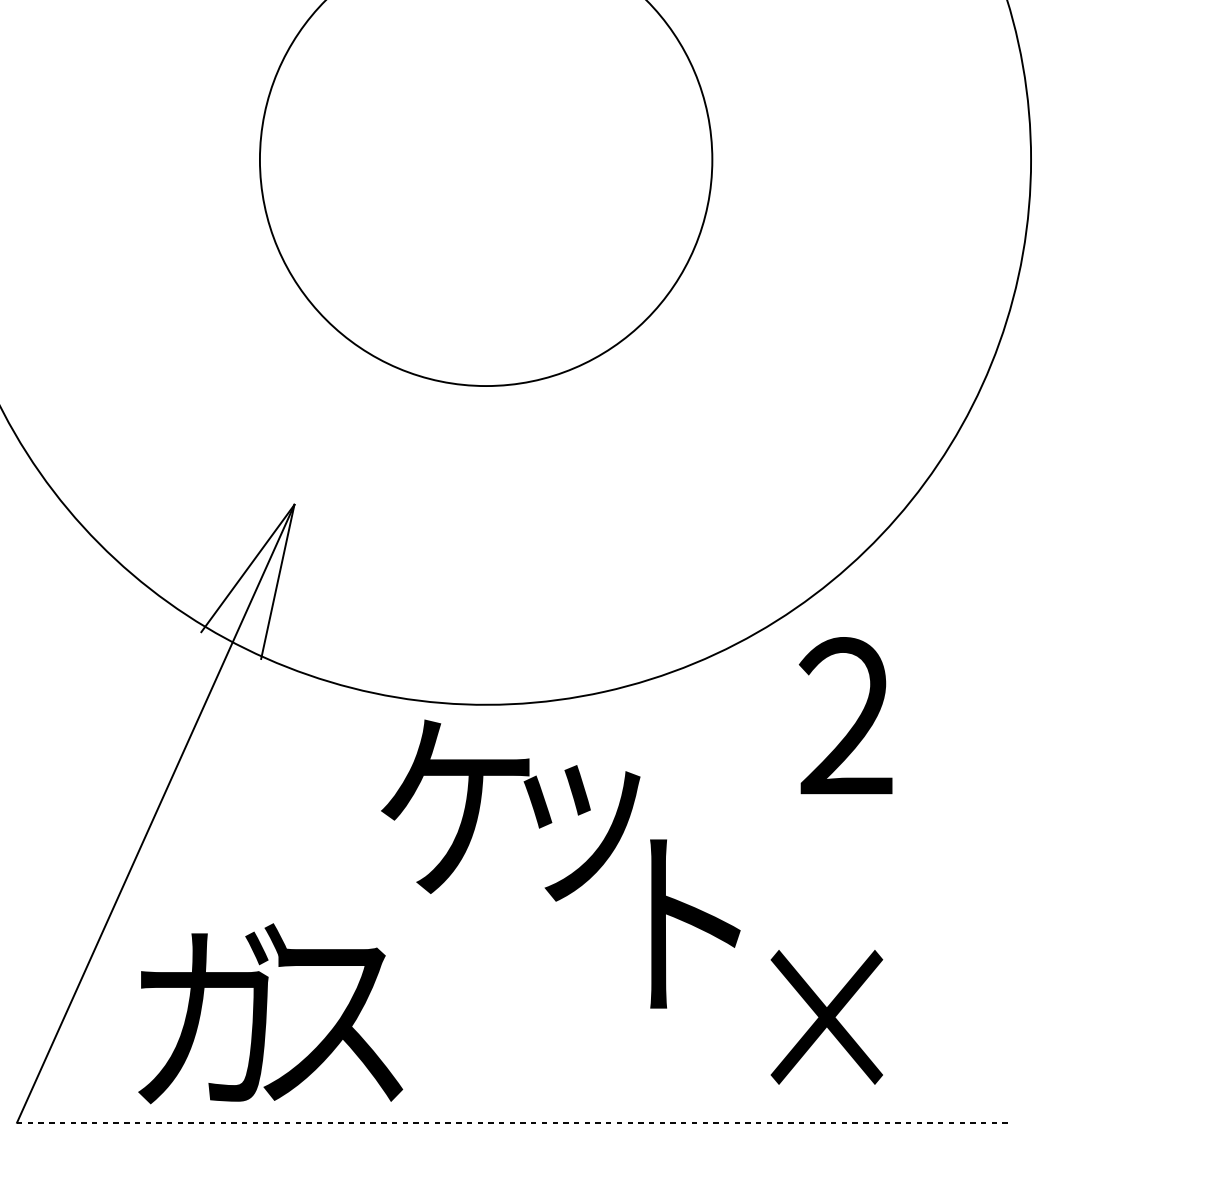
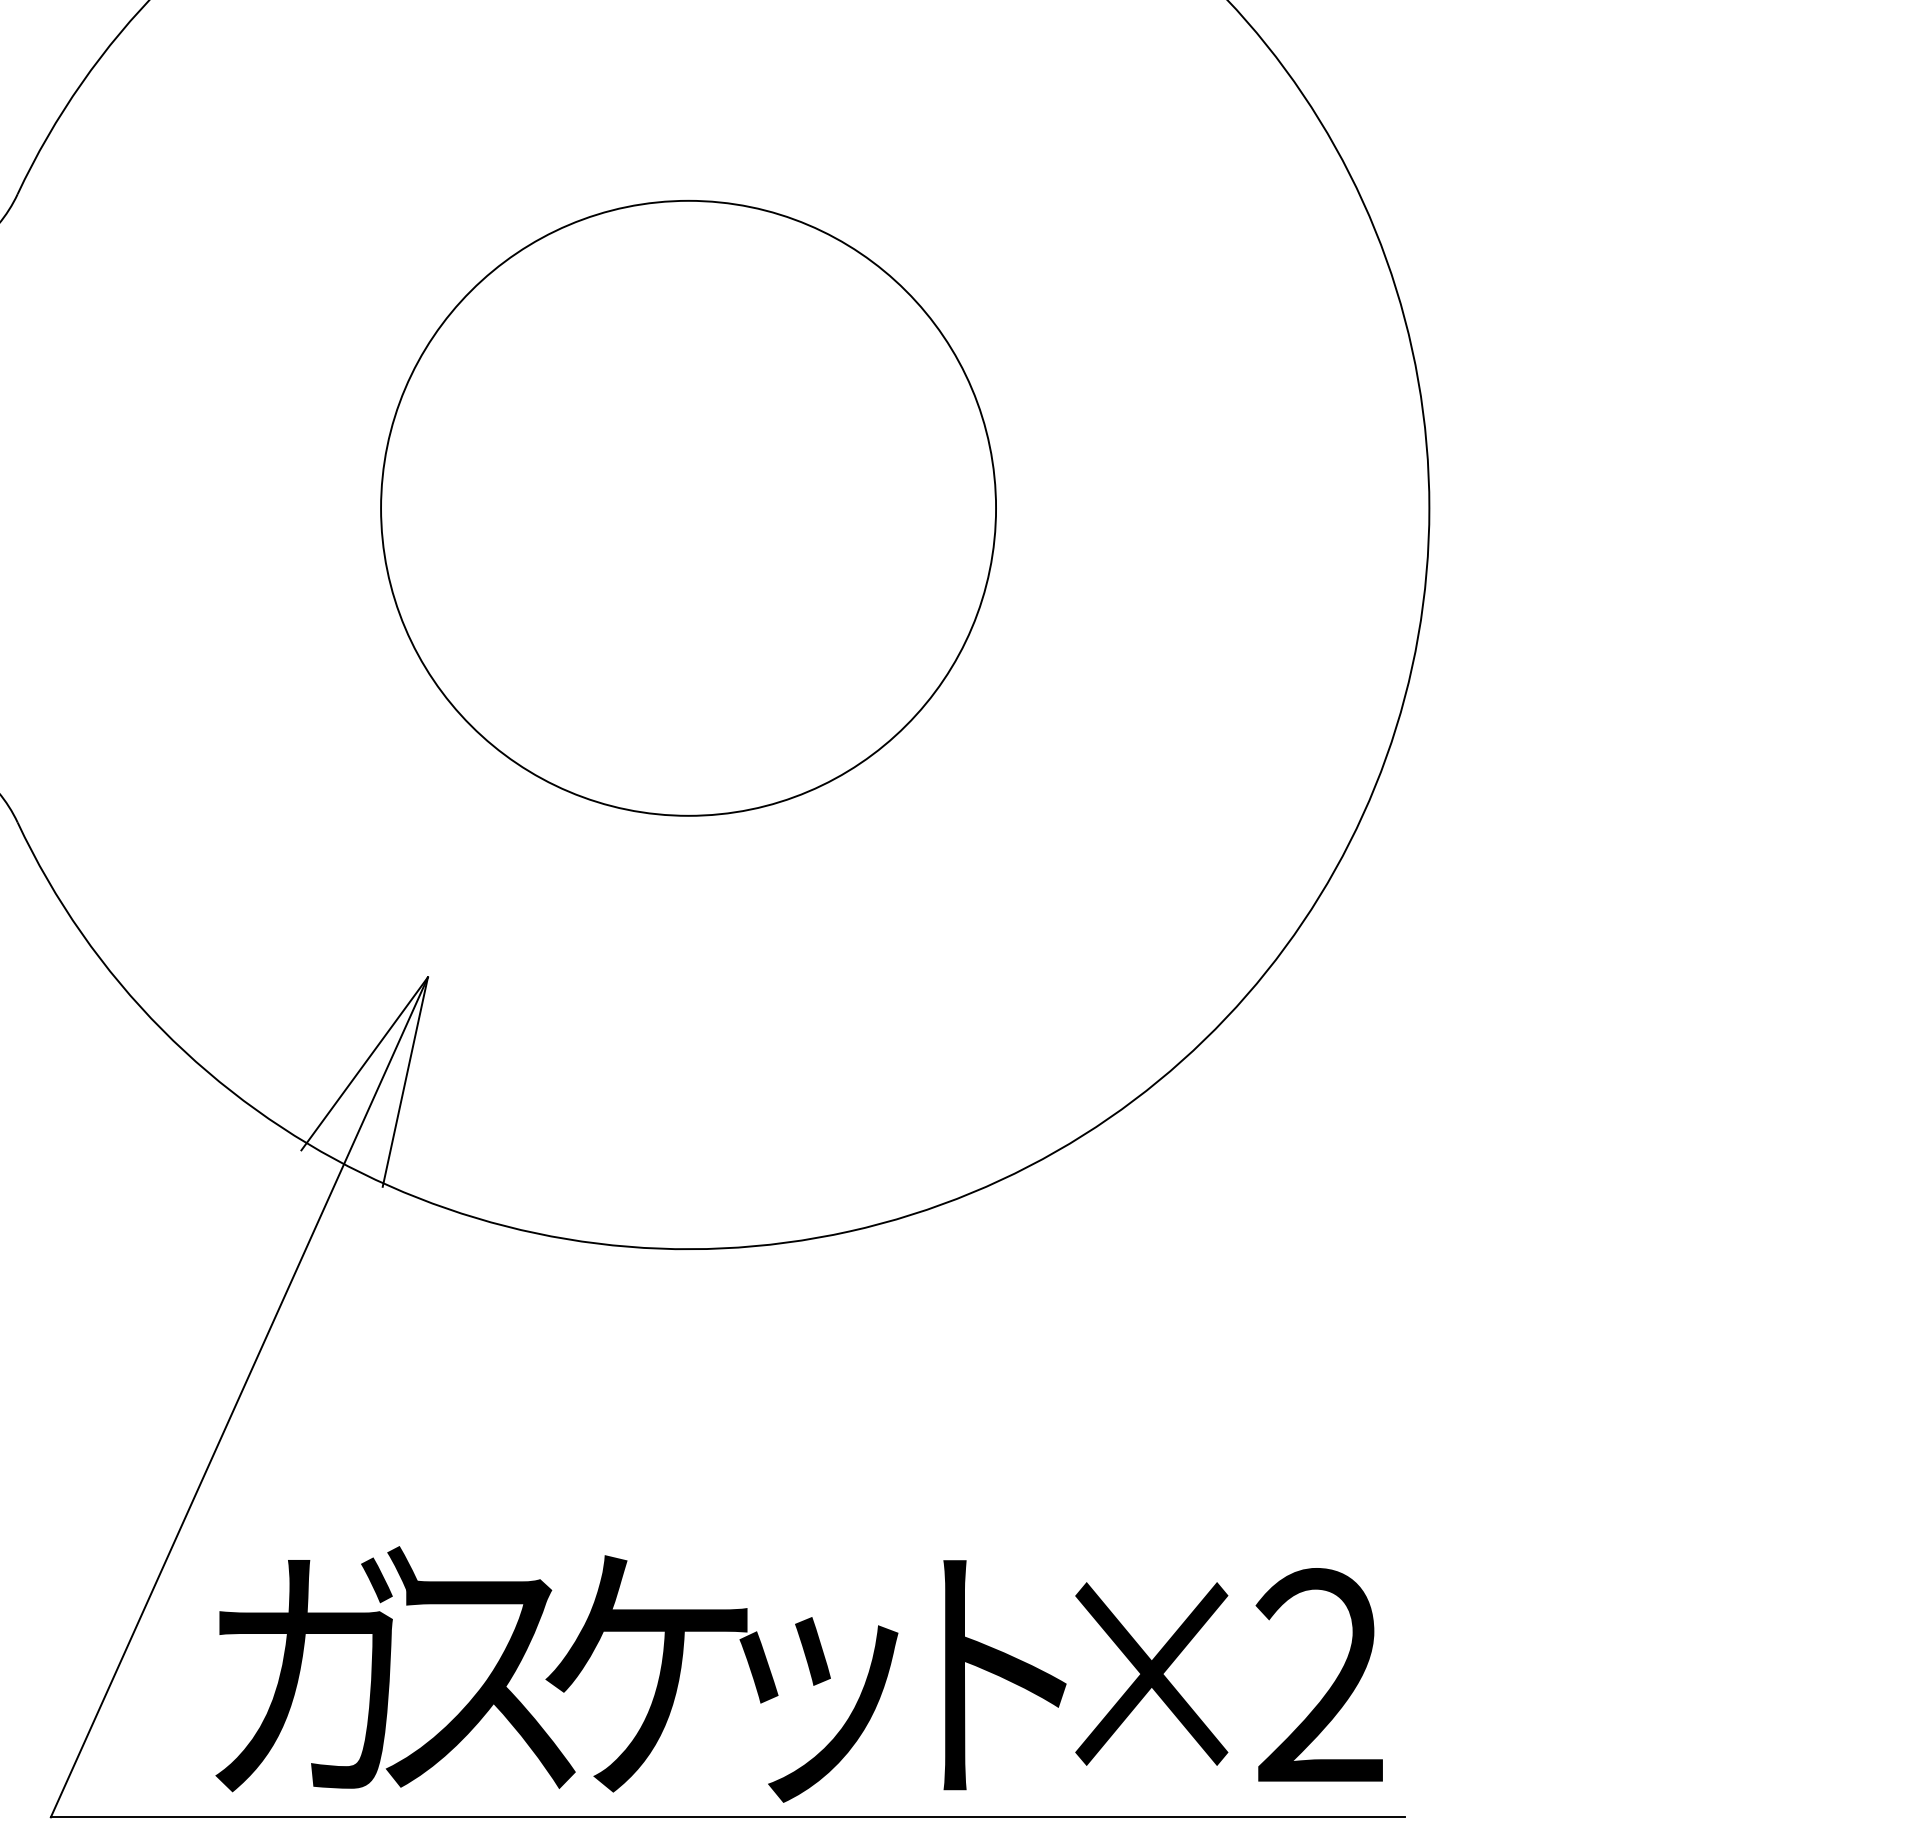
text: (845, 715) -> (1318, 1674), moved
text: (510, 810) -> (721, 1678), moved
text: (695, 924) -> (1004, 1675), moved
line: (515, 1122) -> (728, 1817), dashed -> solid

